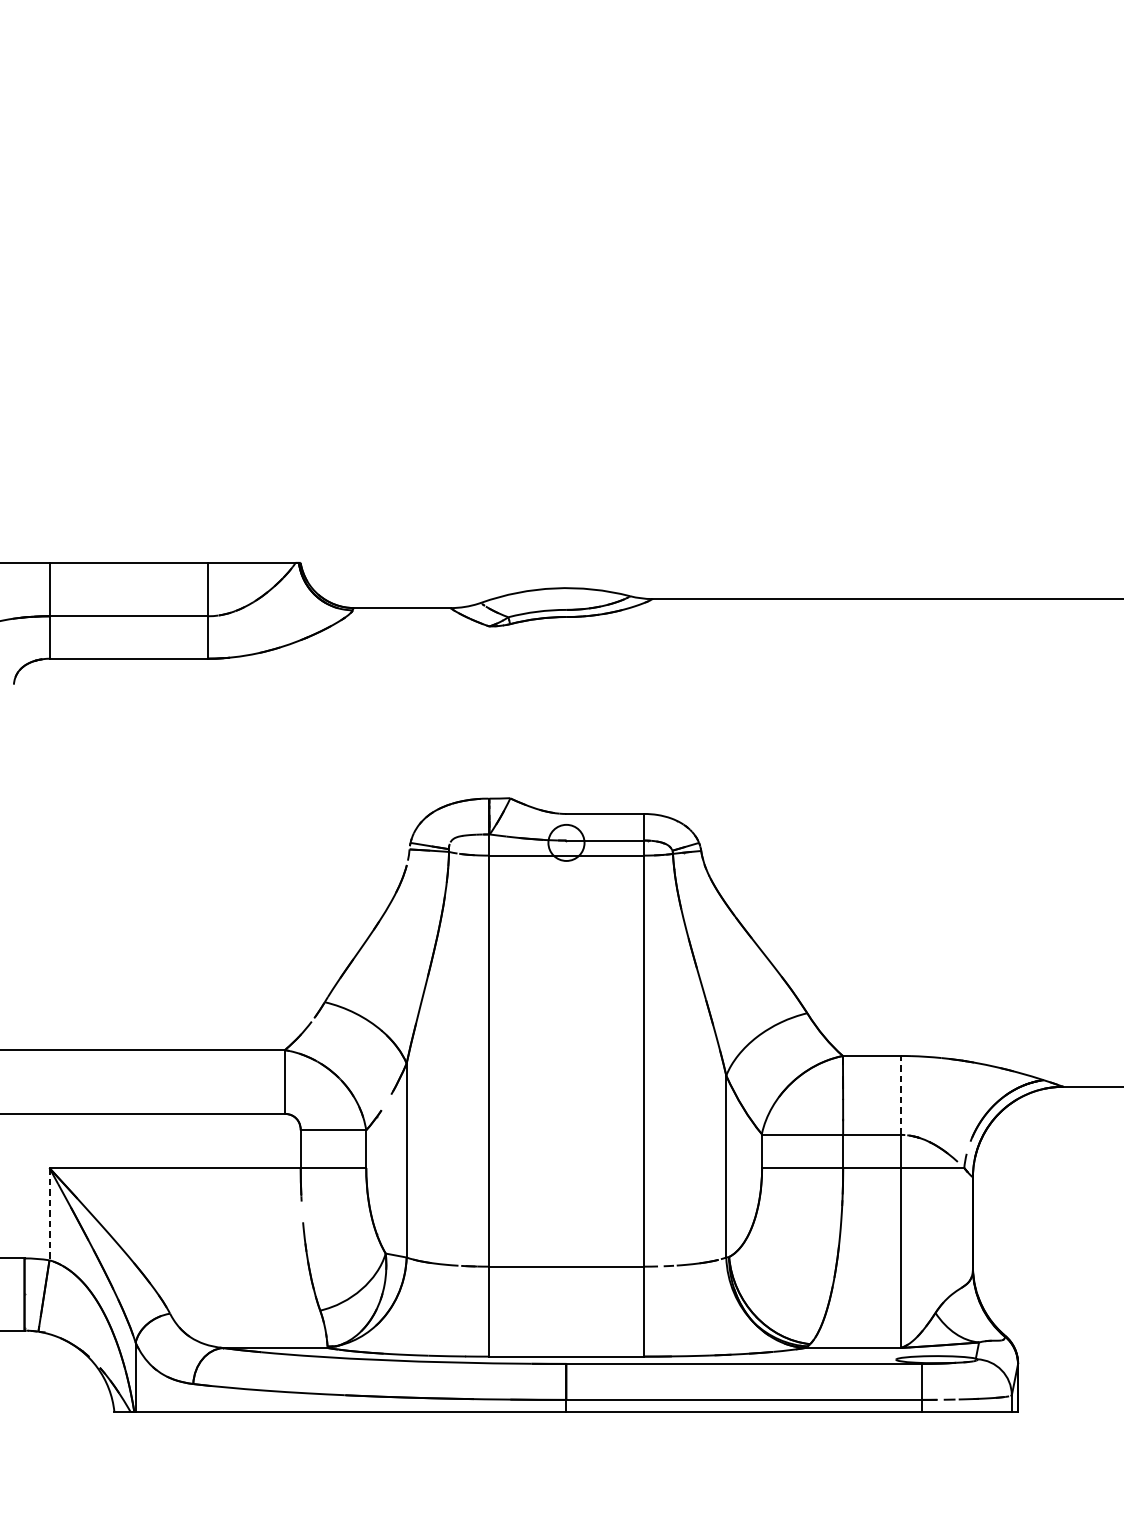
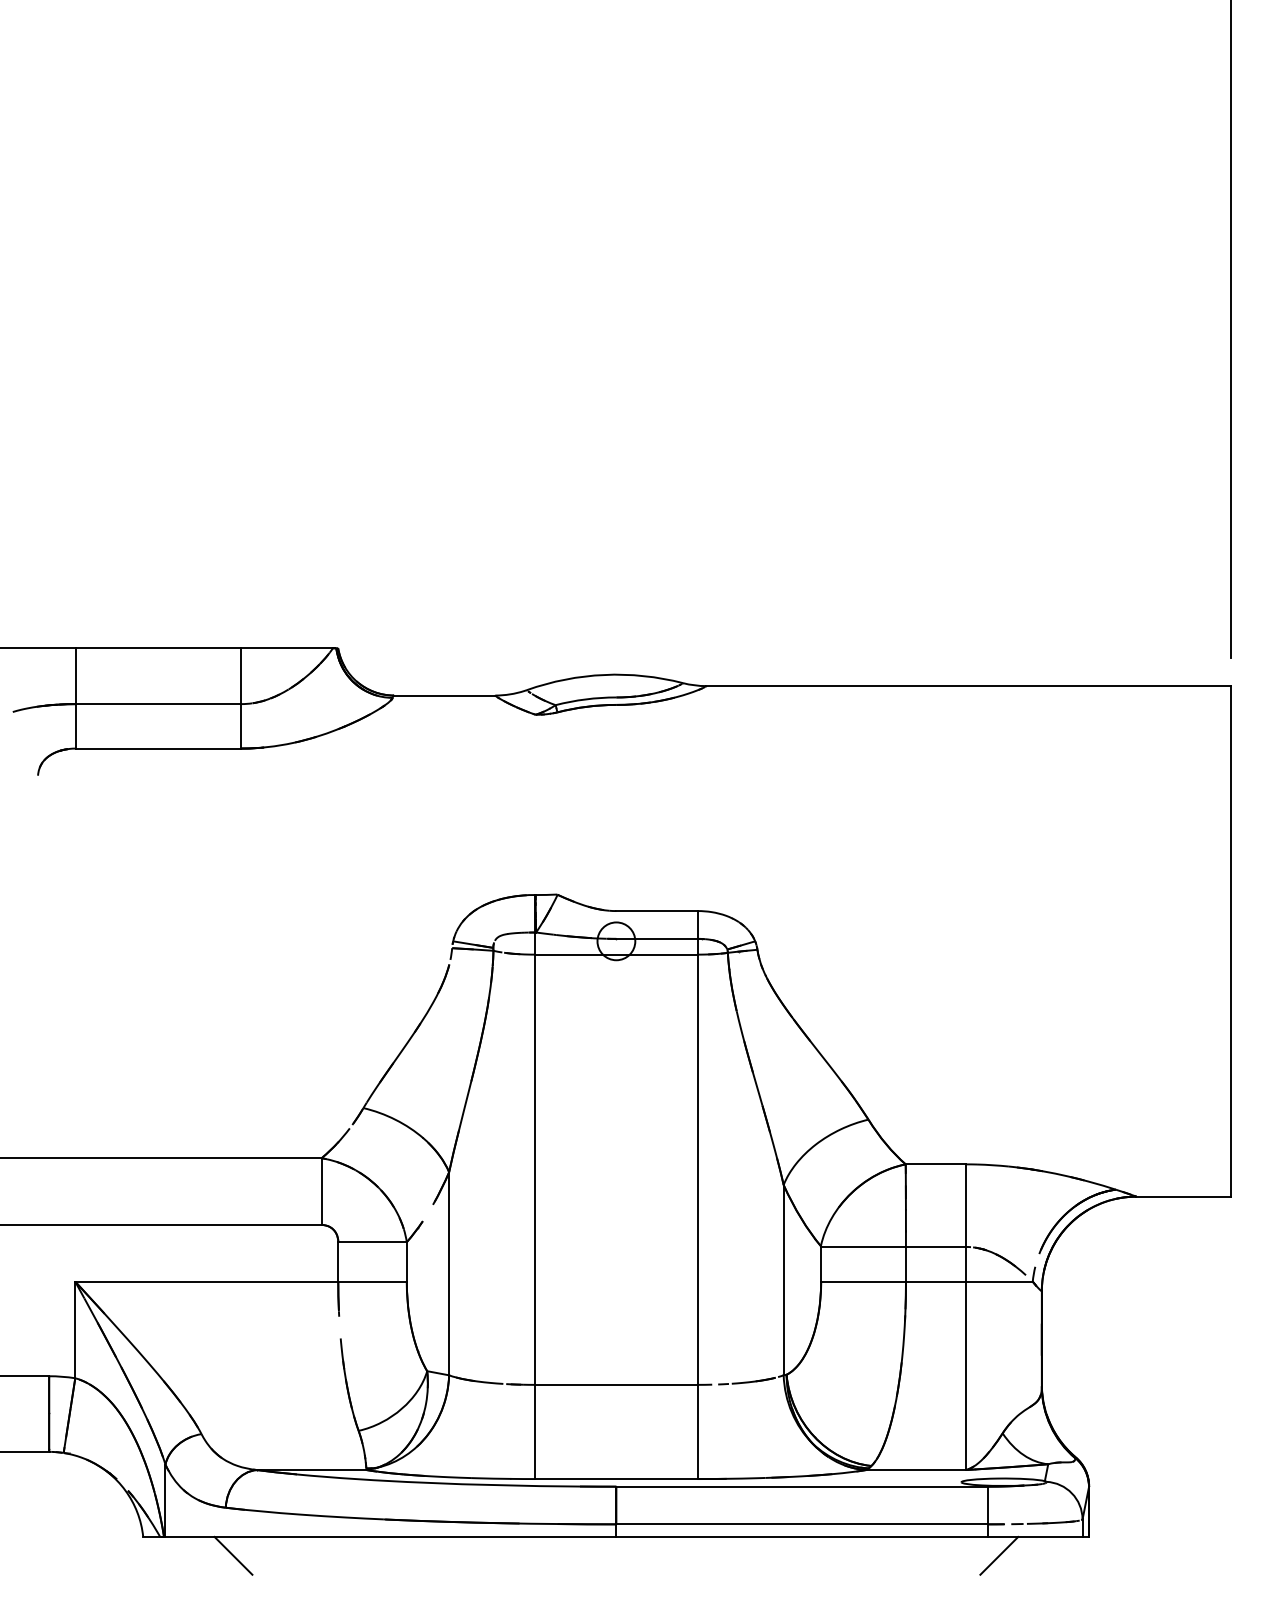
line: (900, 1095) -> (966, 1205), dashed -> solid
line: (49, 1214) -> (75, 1330), dashed -> solid
line: (200, 1429) -> (233, 1555), added
line: (932, 1429) -> (999, 1555), added

